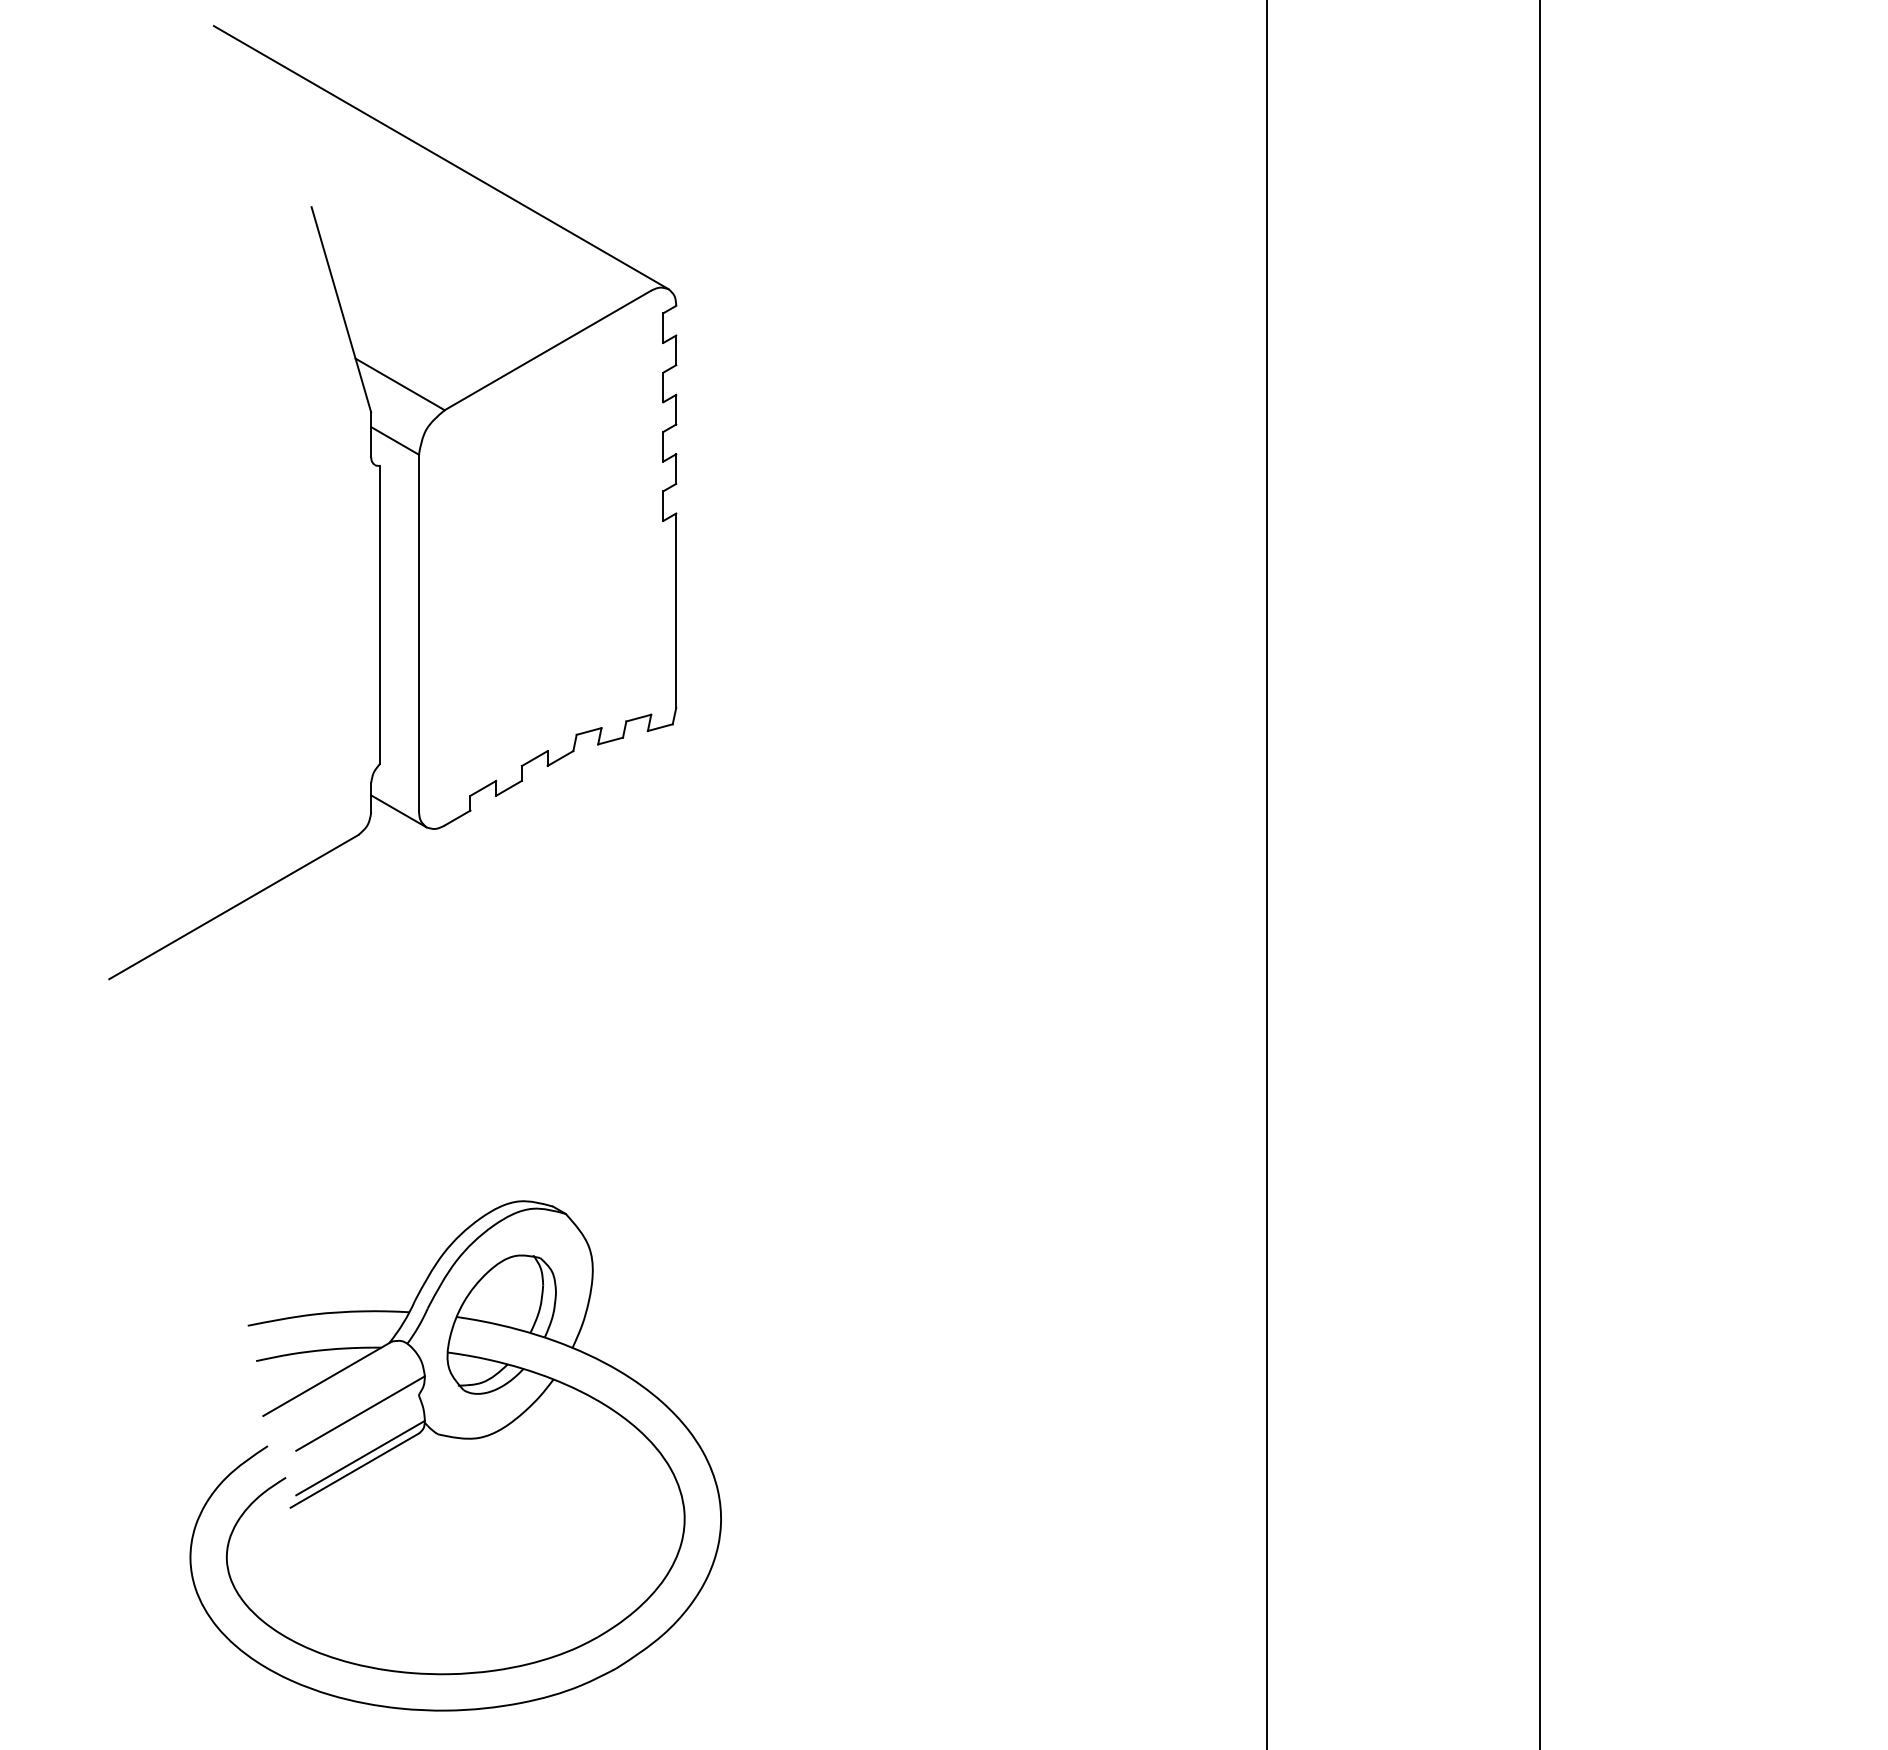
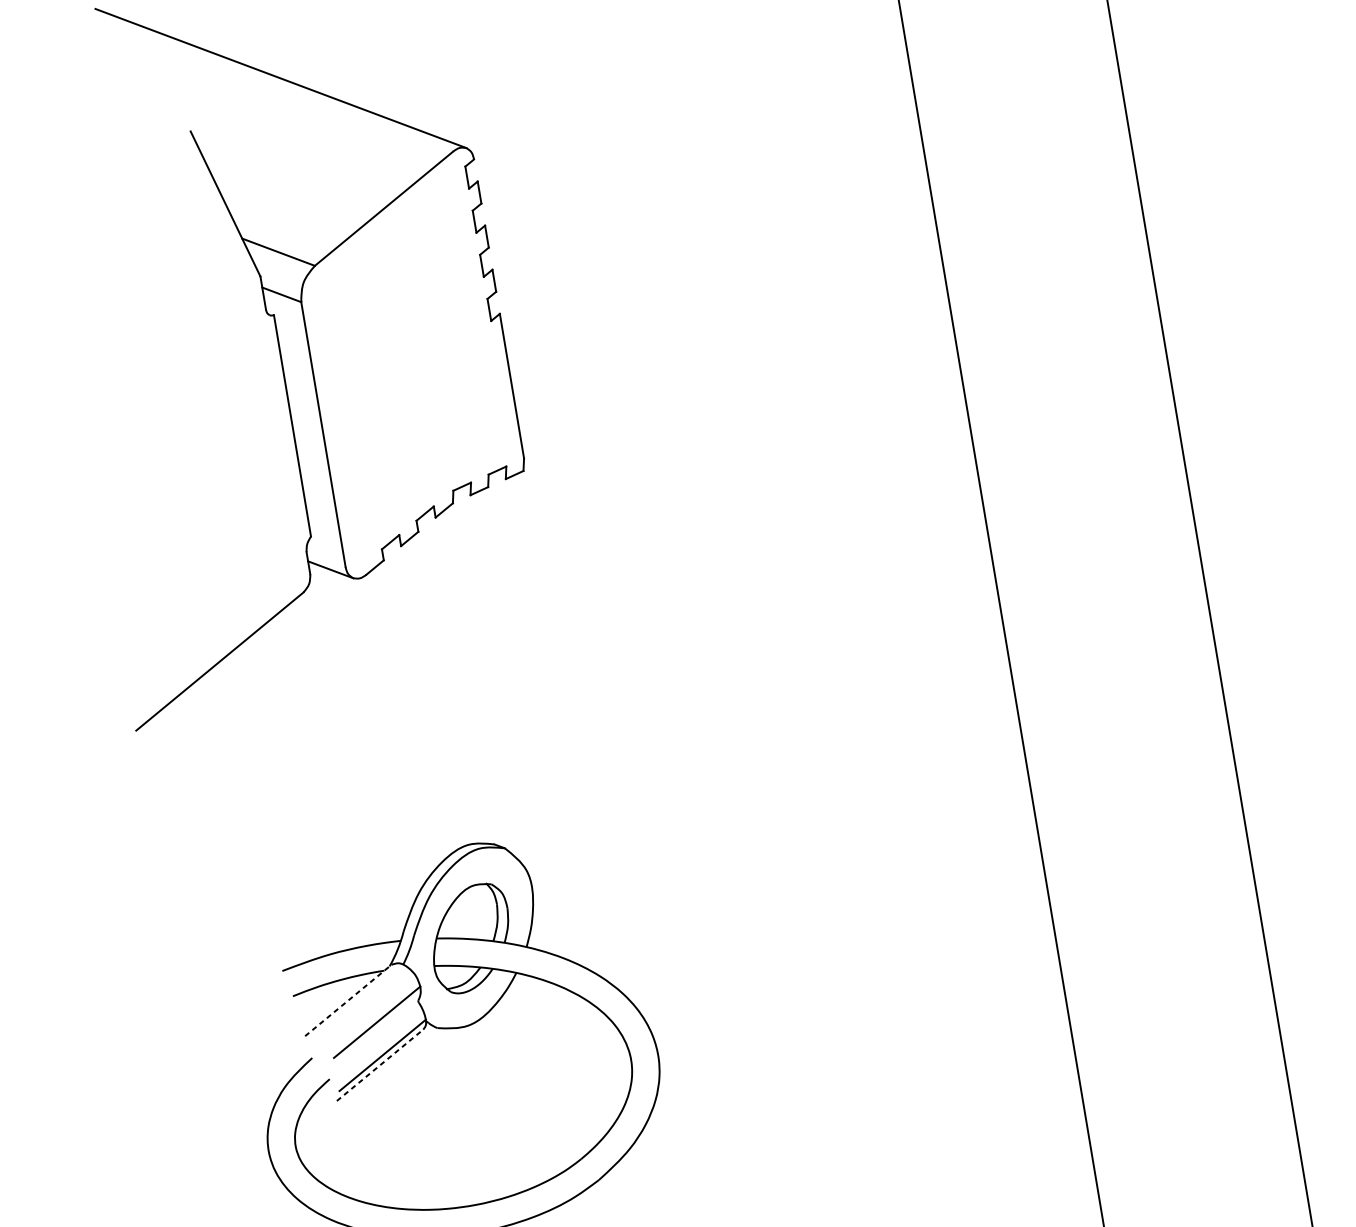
line: (328, 1378) -> (348, 1000), solid -> dashed
line: (355, 1470) -> (380, 1065), solid -> dashed

